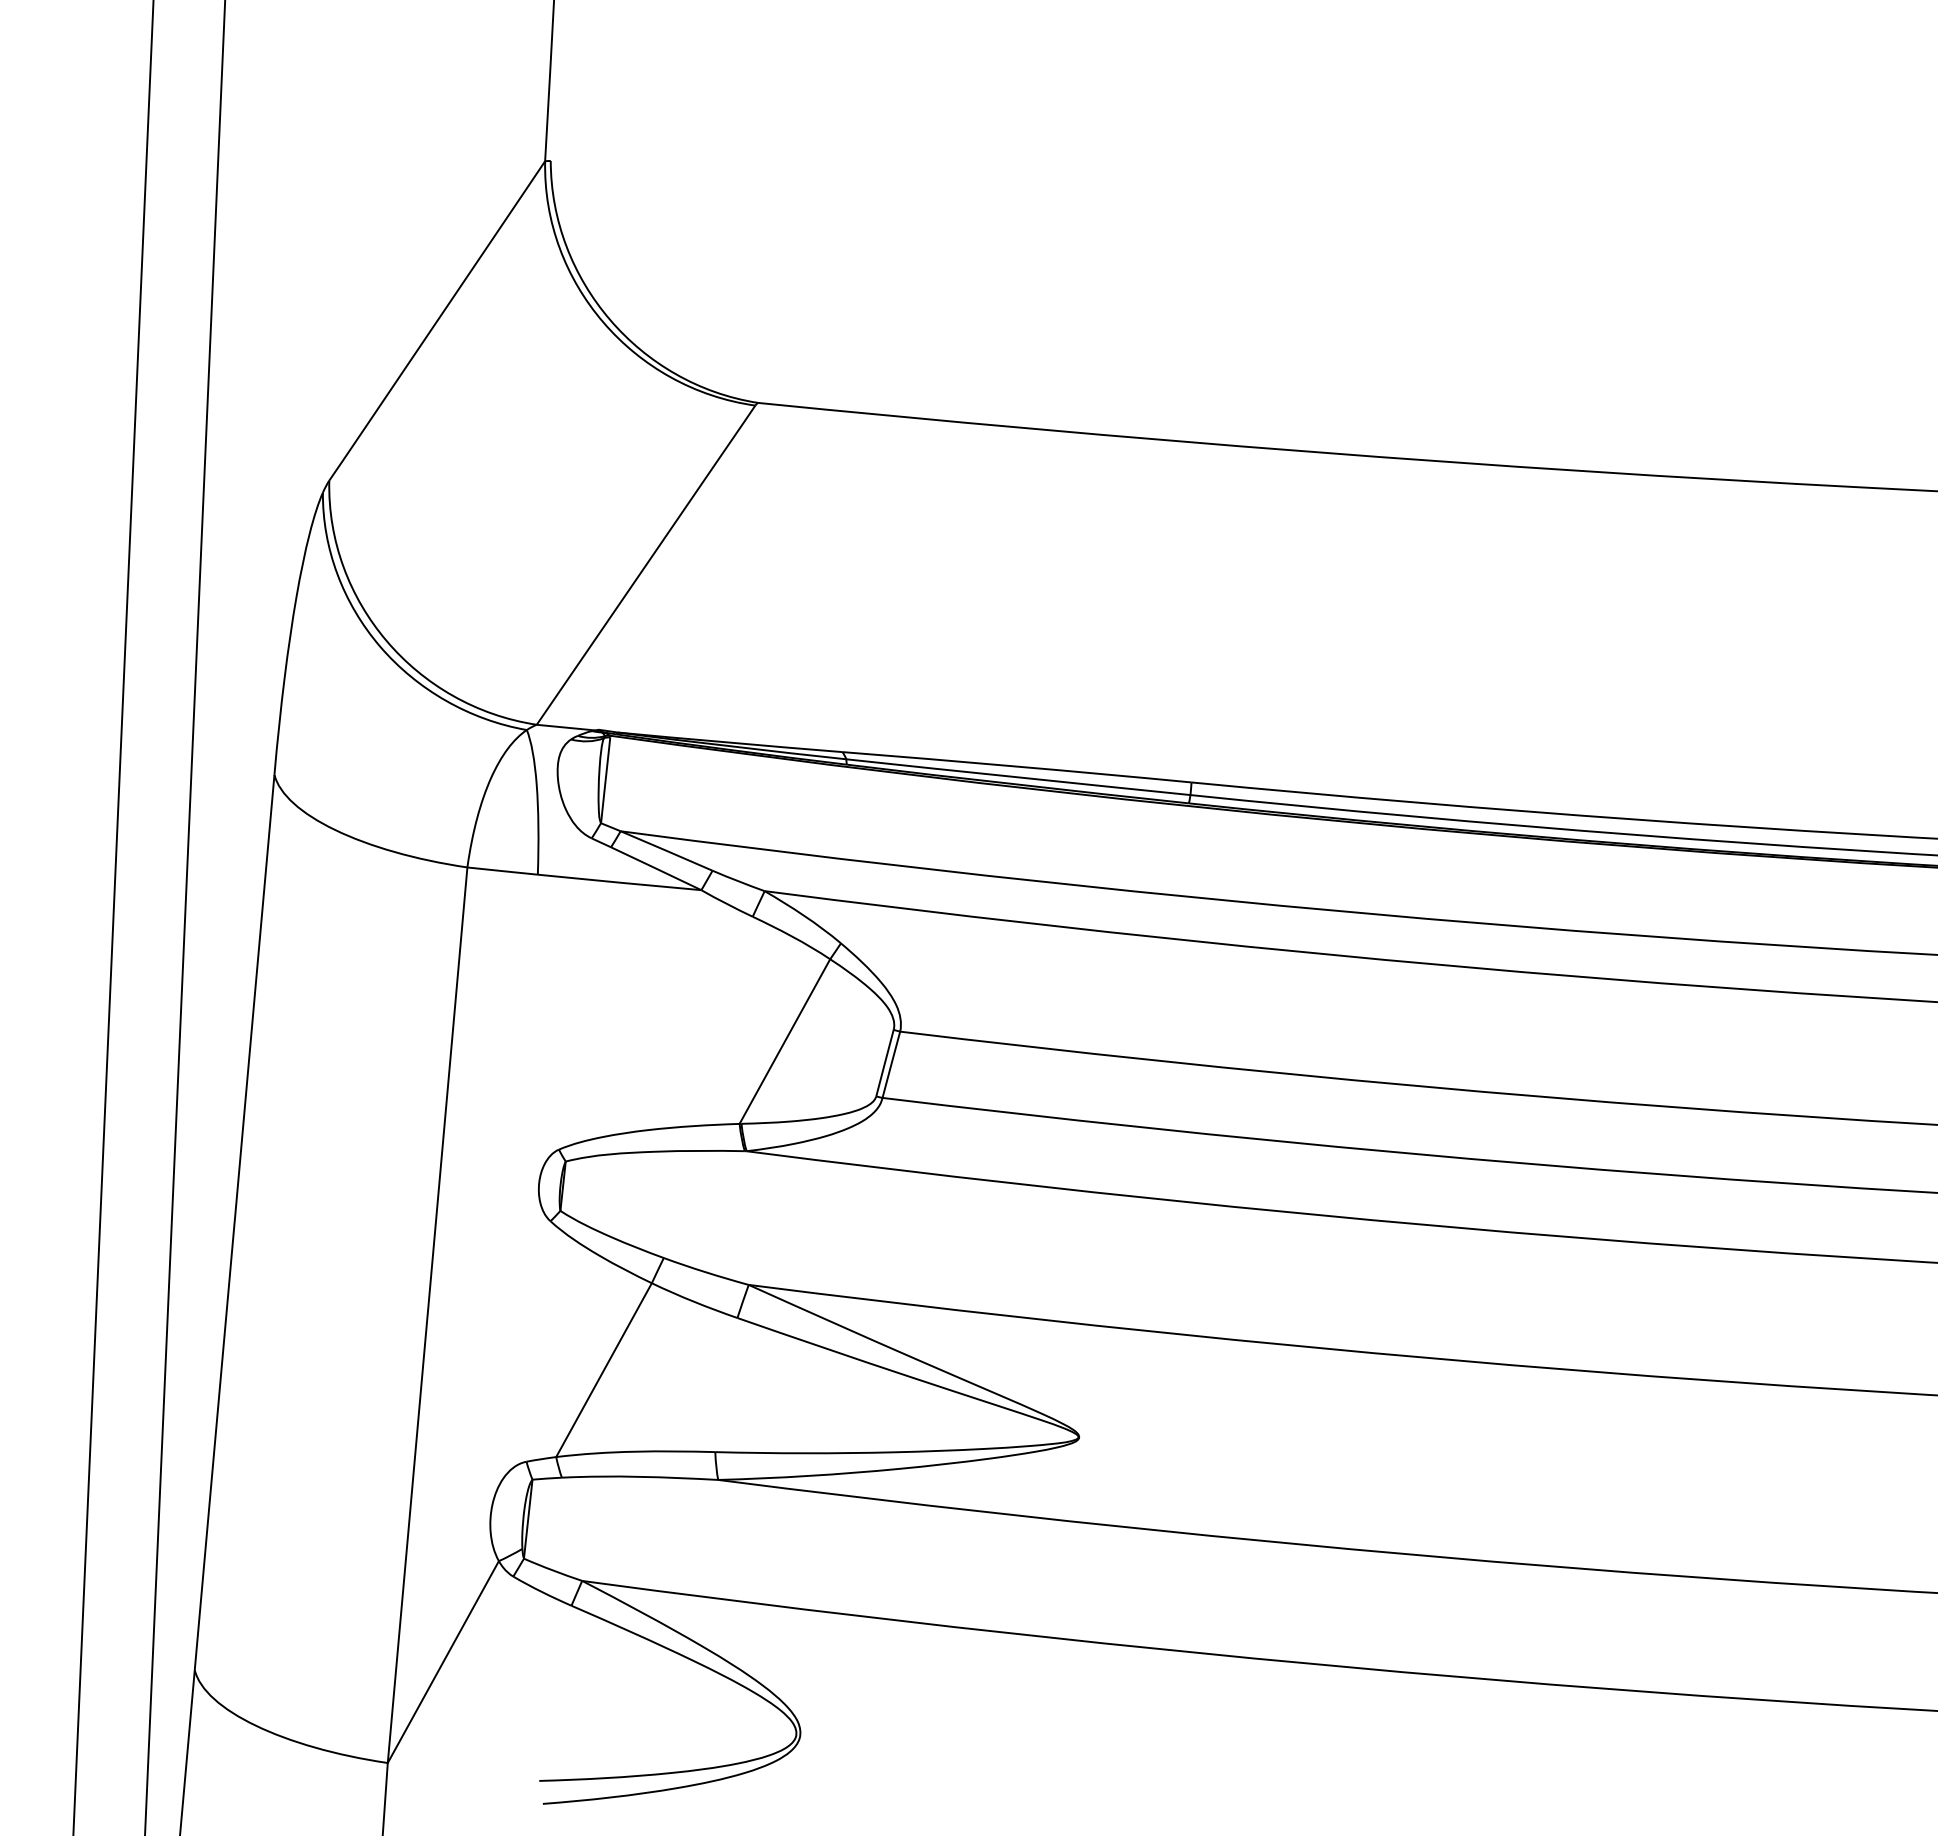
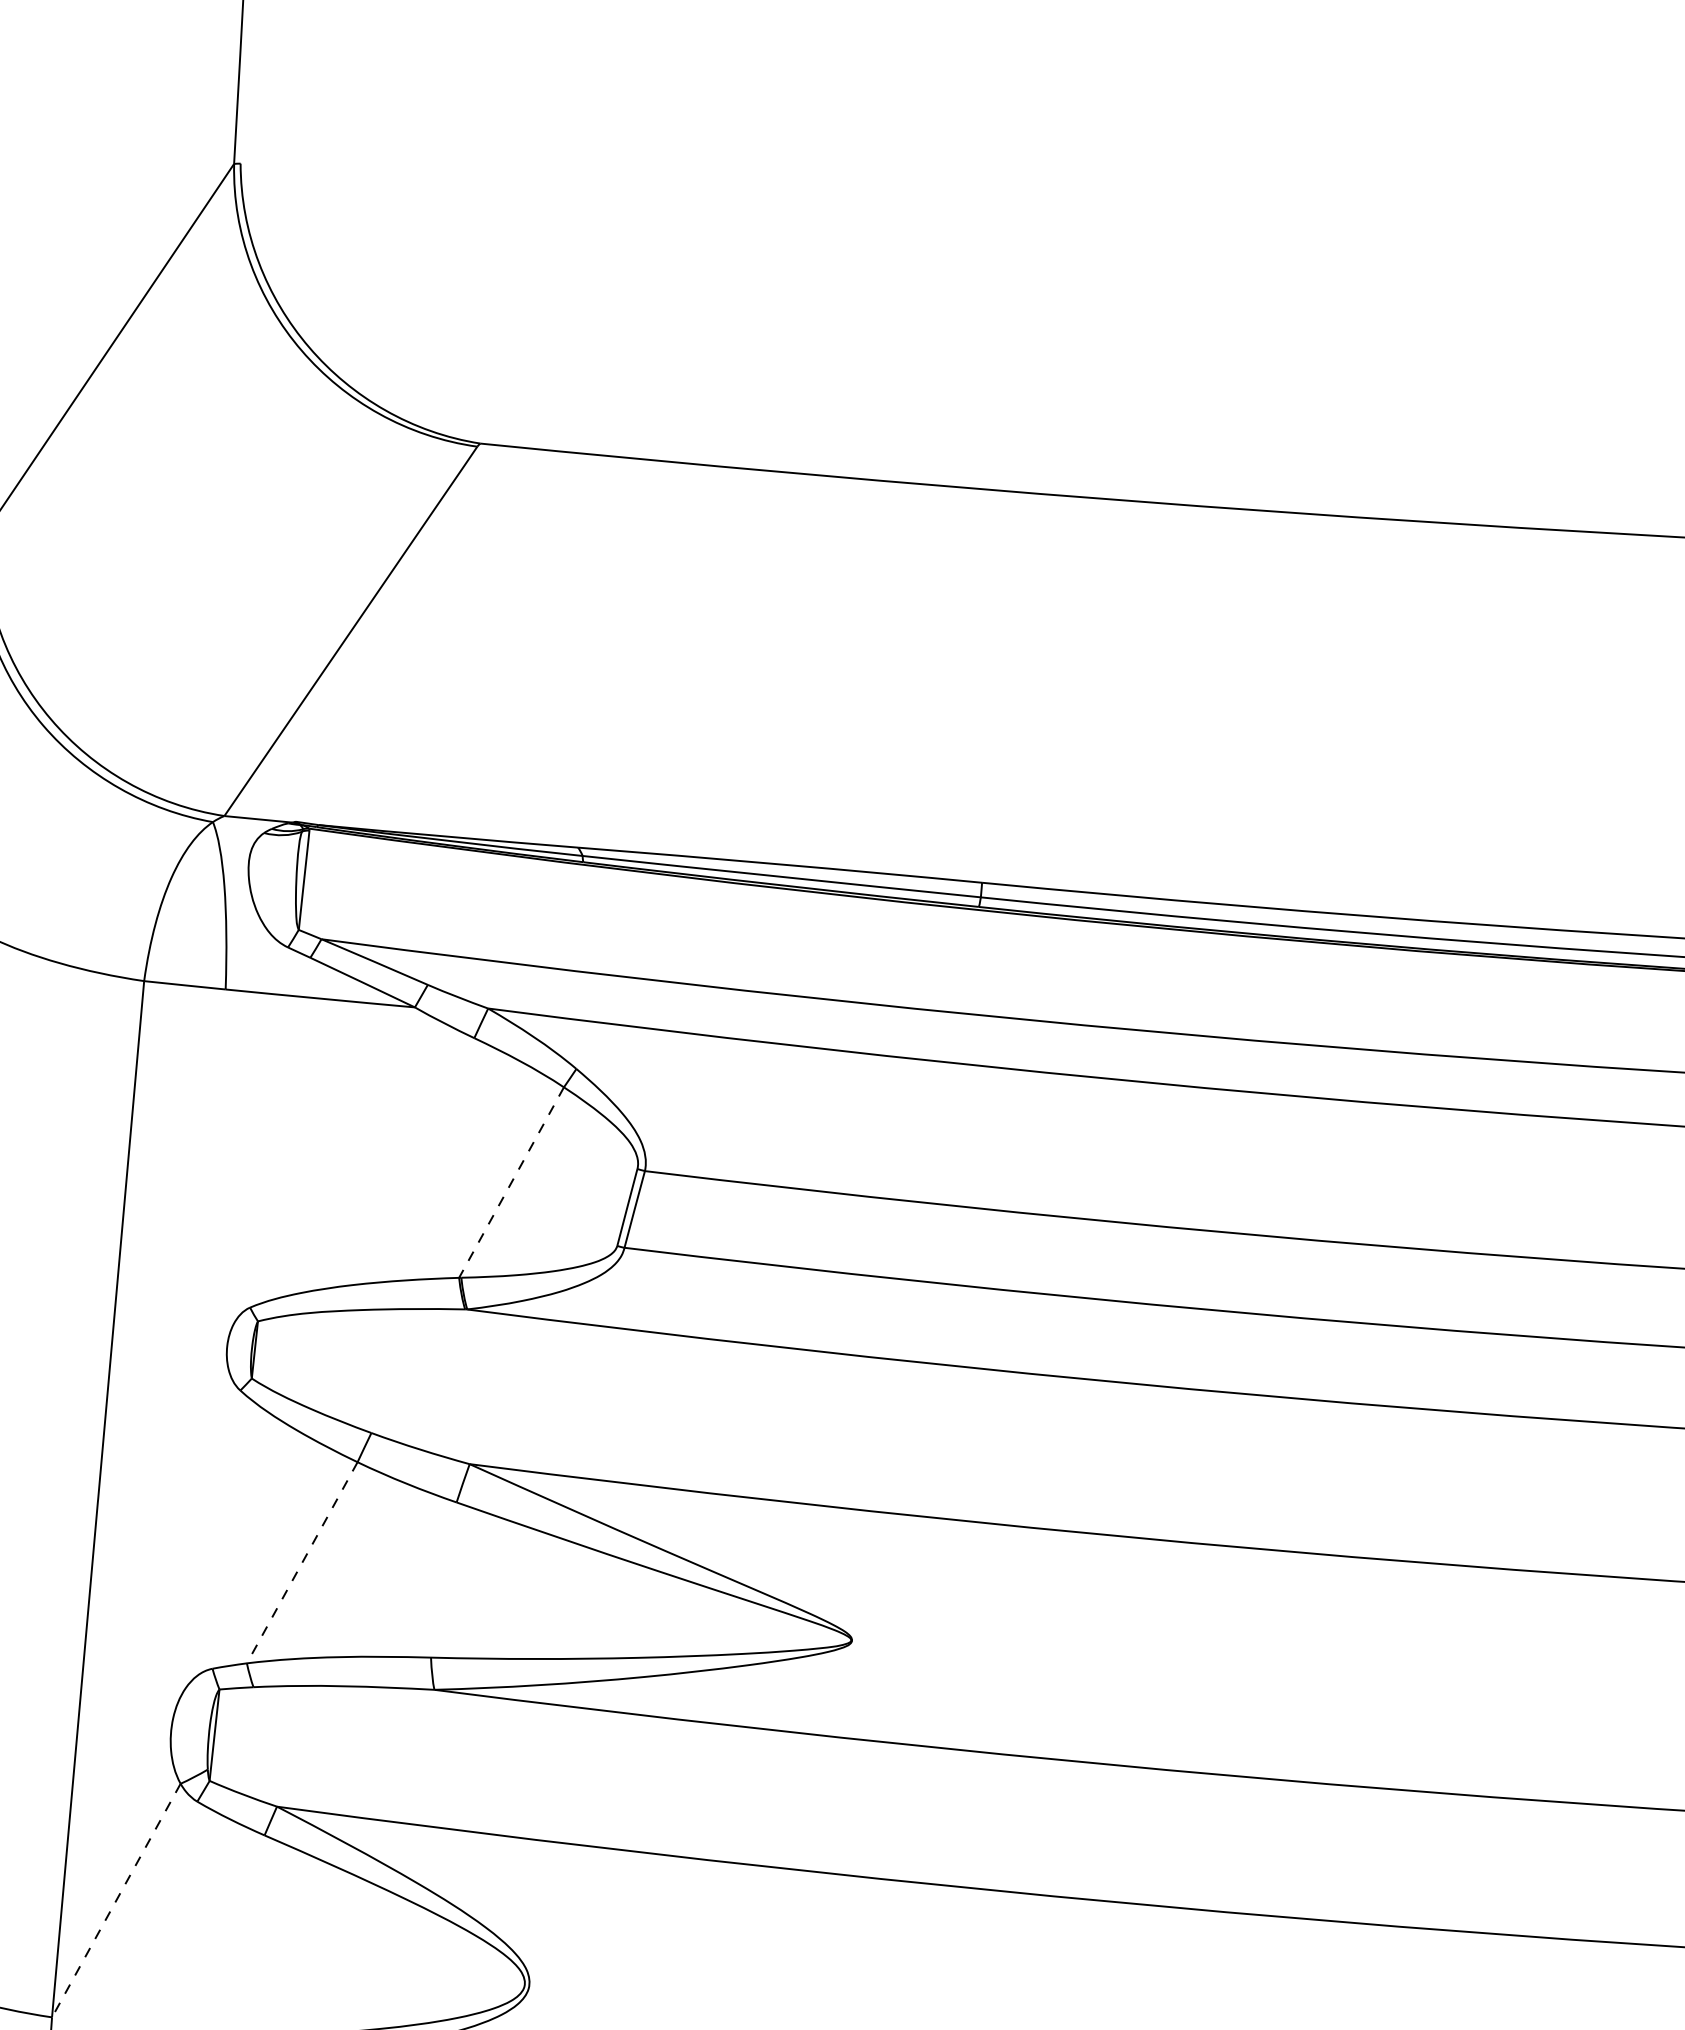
line: (784, 1041) -> (511, 1182), solid -> dashed
line: (603, 1370) -> (301, 1563), solid -> dashed
line: (443, 1662) -> (116, 1901), solid -> dashed

